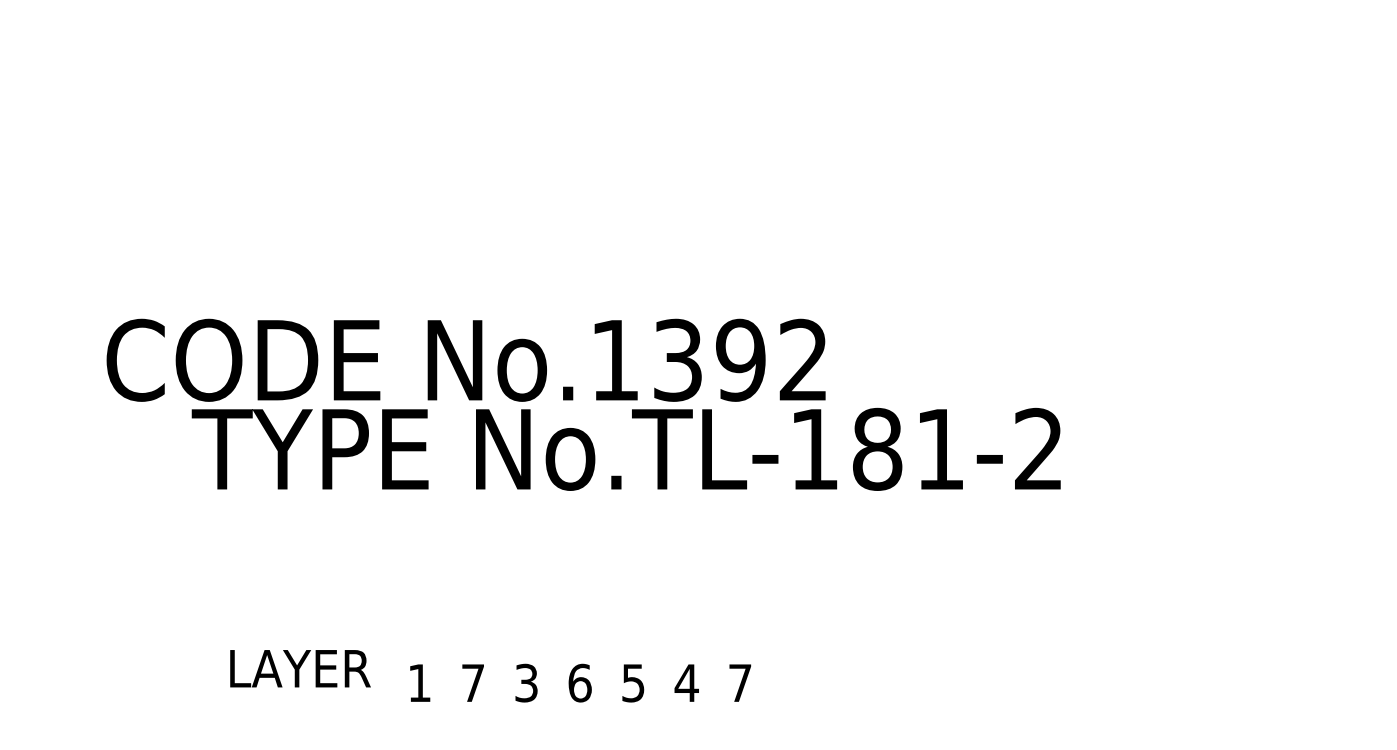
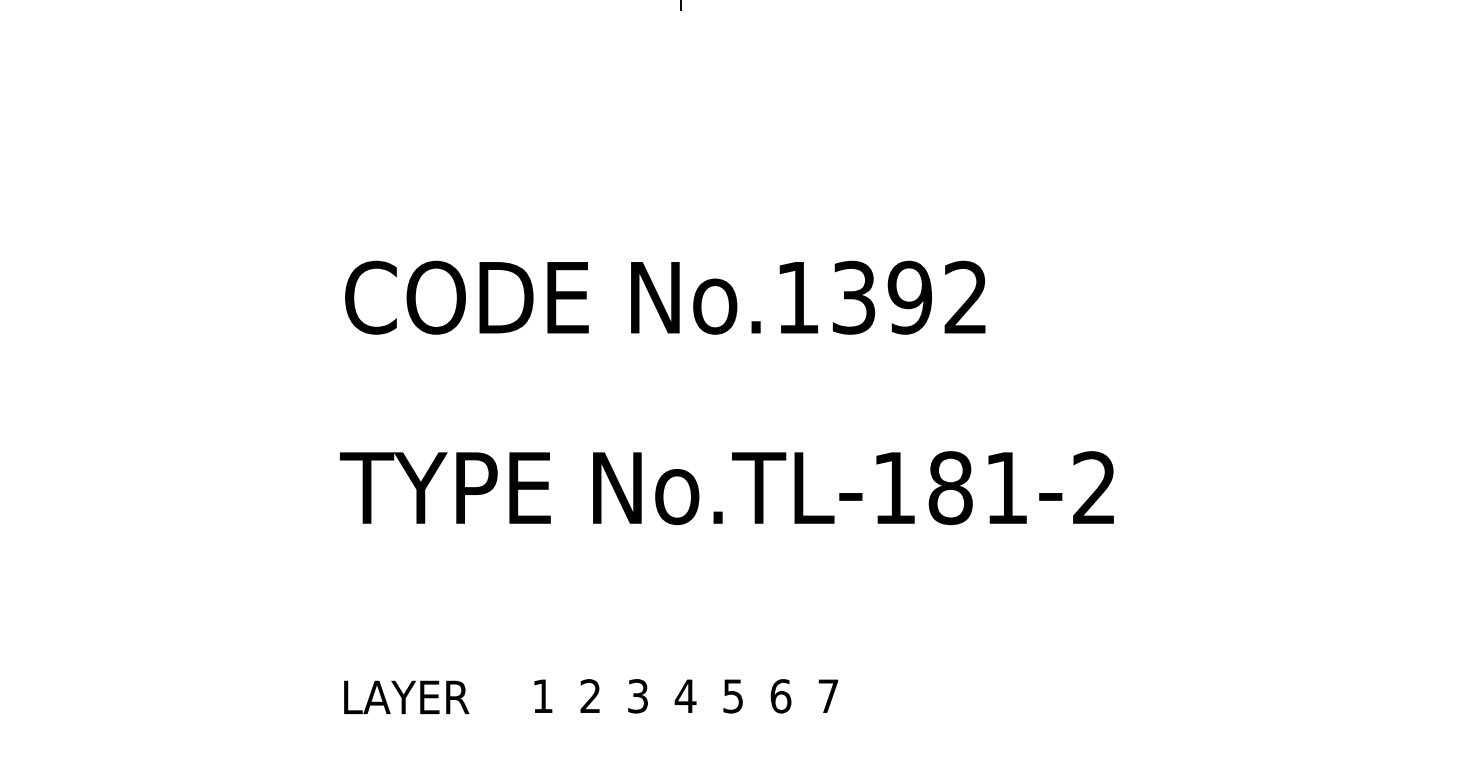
text: (466, 360) -> (665, 297), moved
text: (300, 668) -> (406, 697), moved
text: (473, 682) -> (590, 695), 7 -> 2
text: (579, 683) -> (685, 696), 6 -> 4
text: (686, 683) -> (780, 696), 4 -> 6

